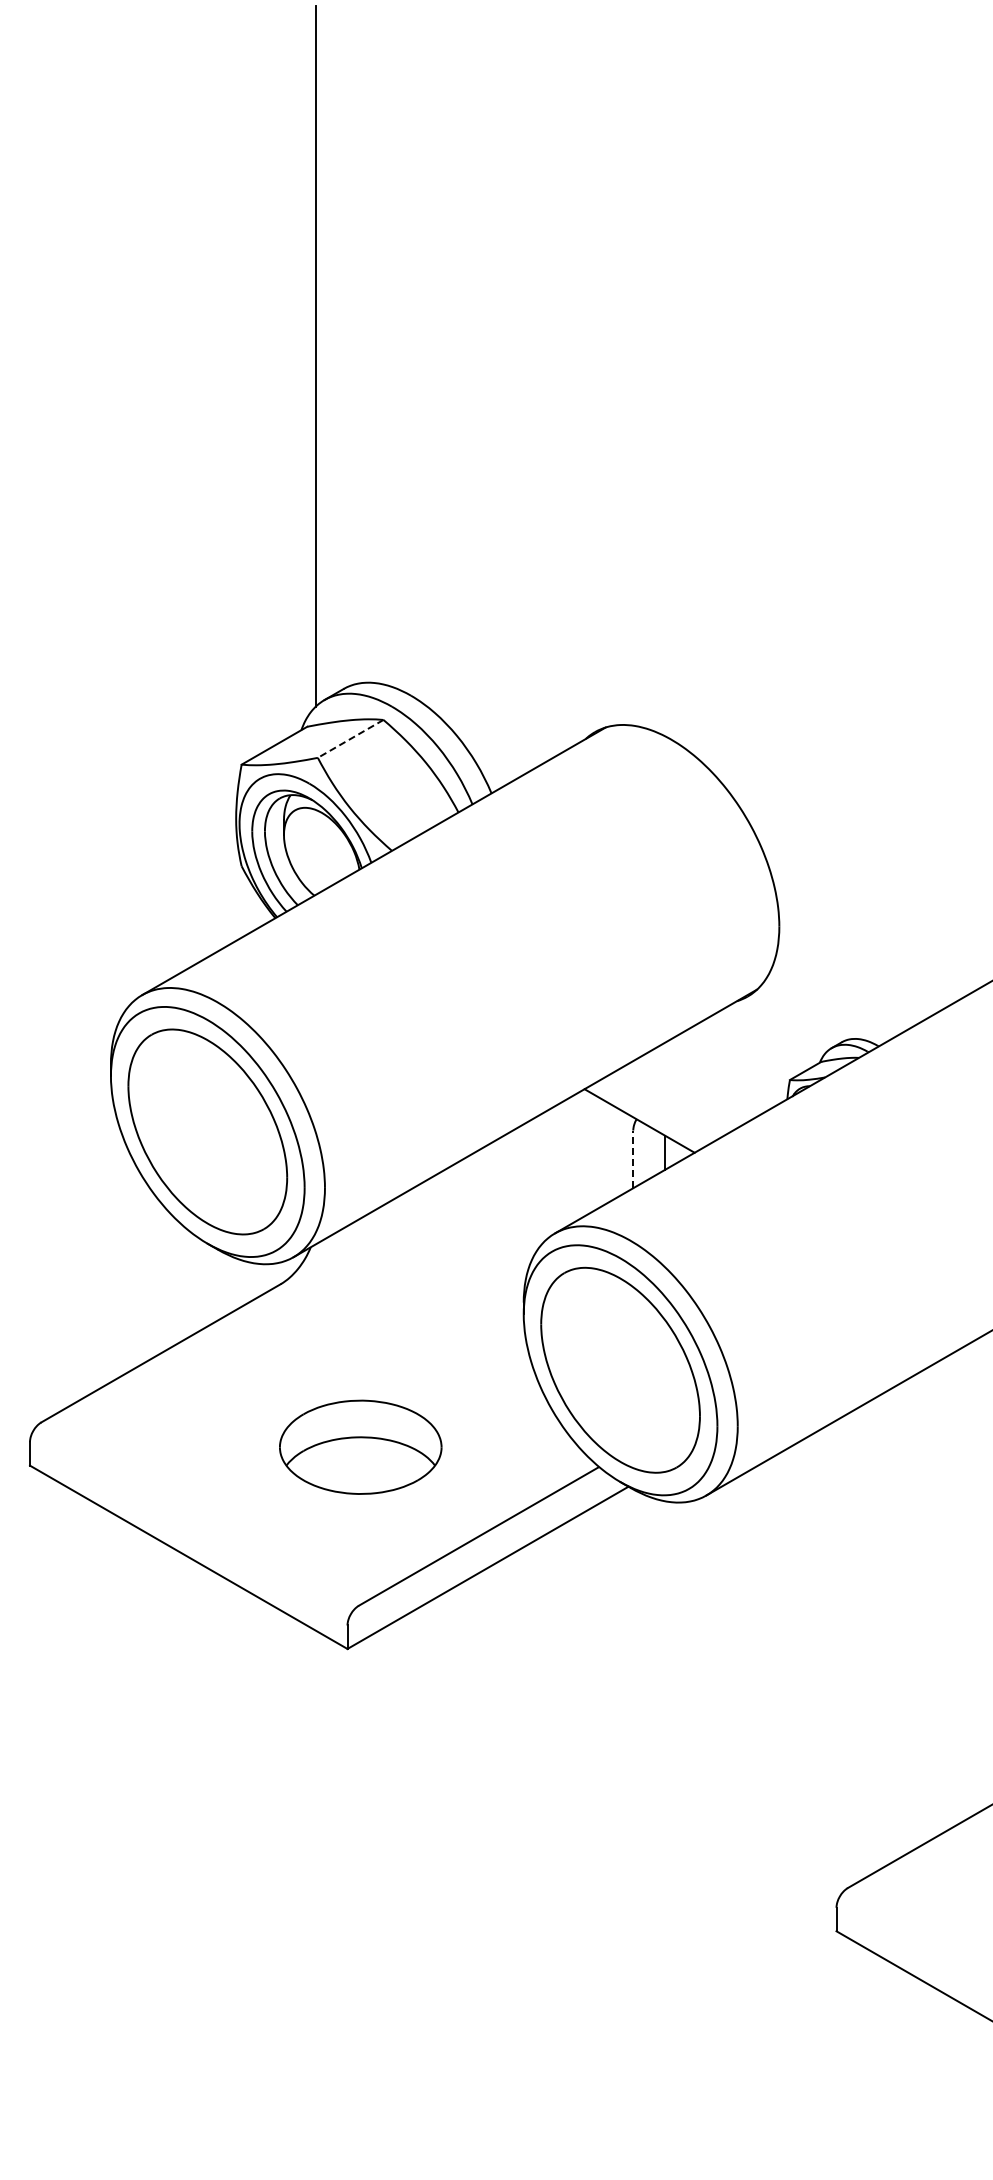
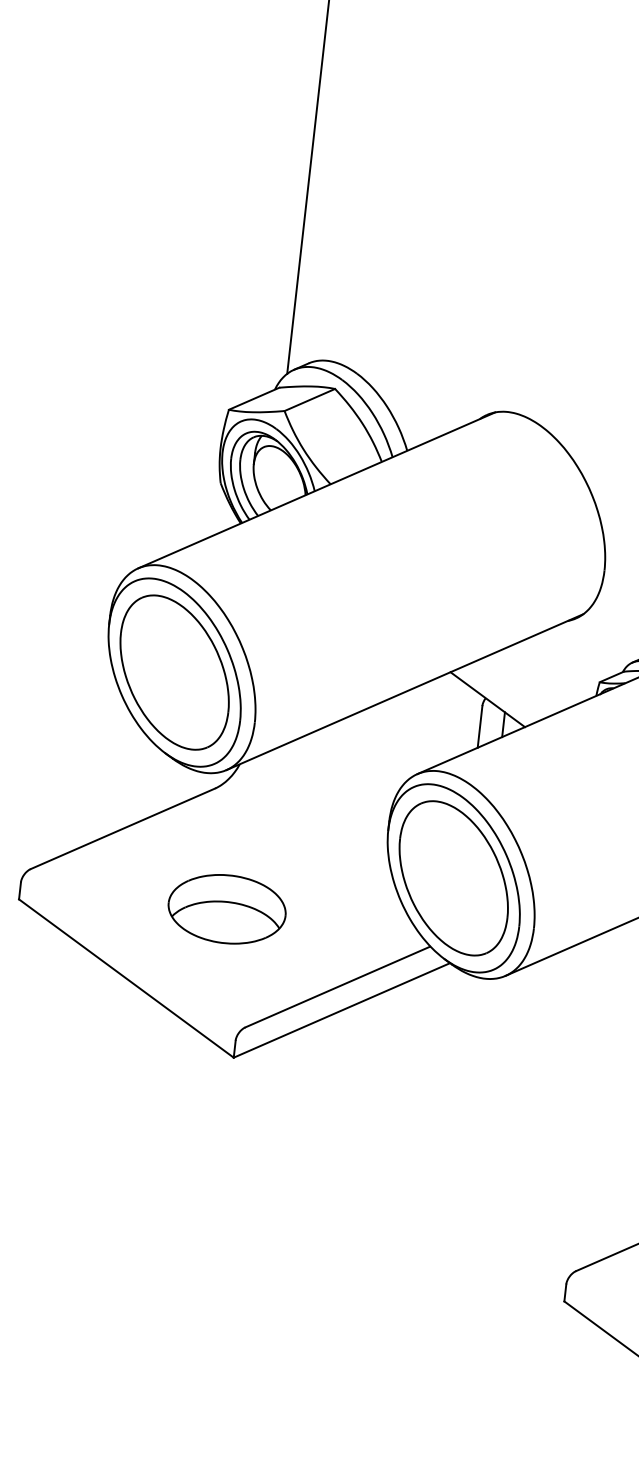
line: (350, 738) -> (309, 399), dashed -> solid
line: (633, 1159) -> (480, 727), dashed -> solid
part: (360, 1446) -> (227, 908), moved

